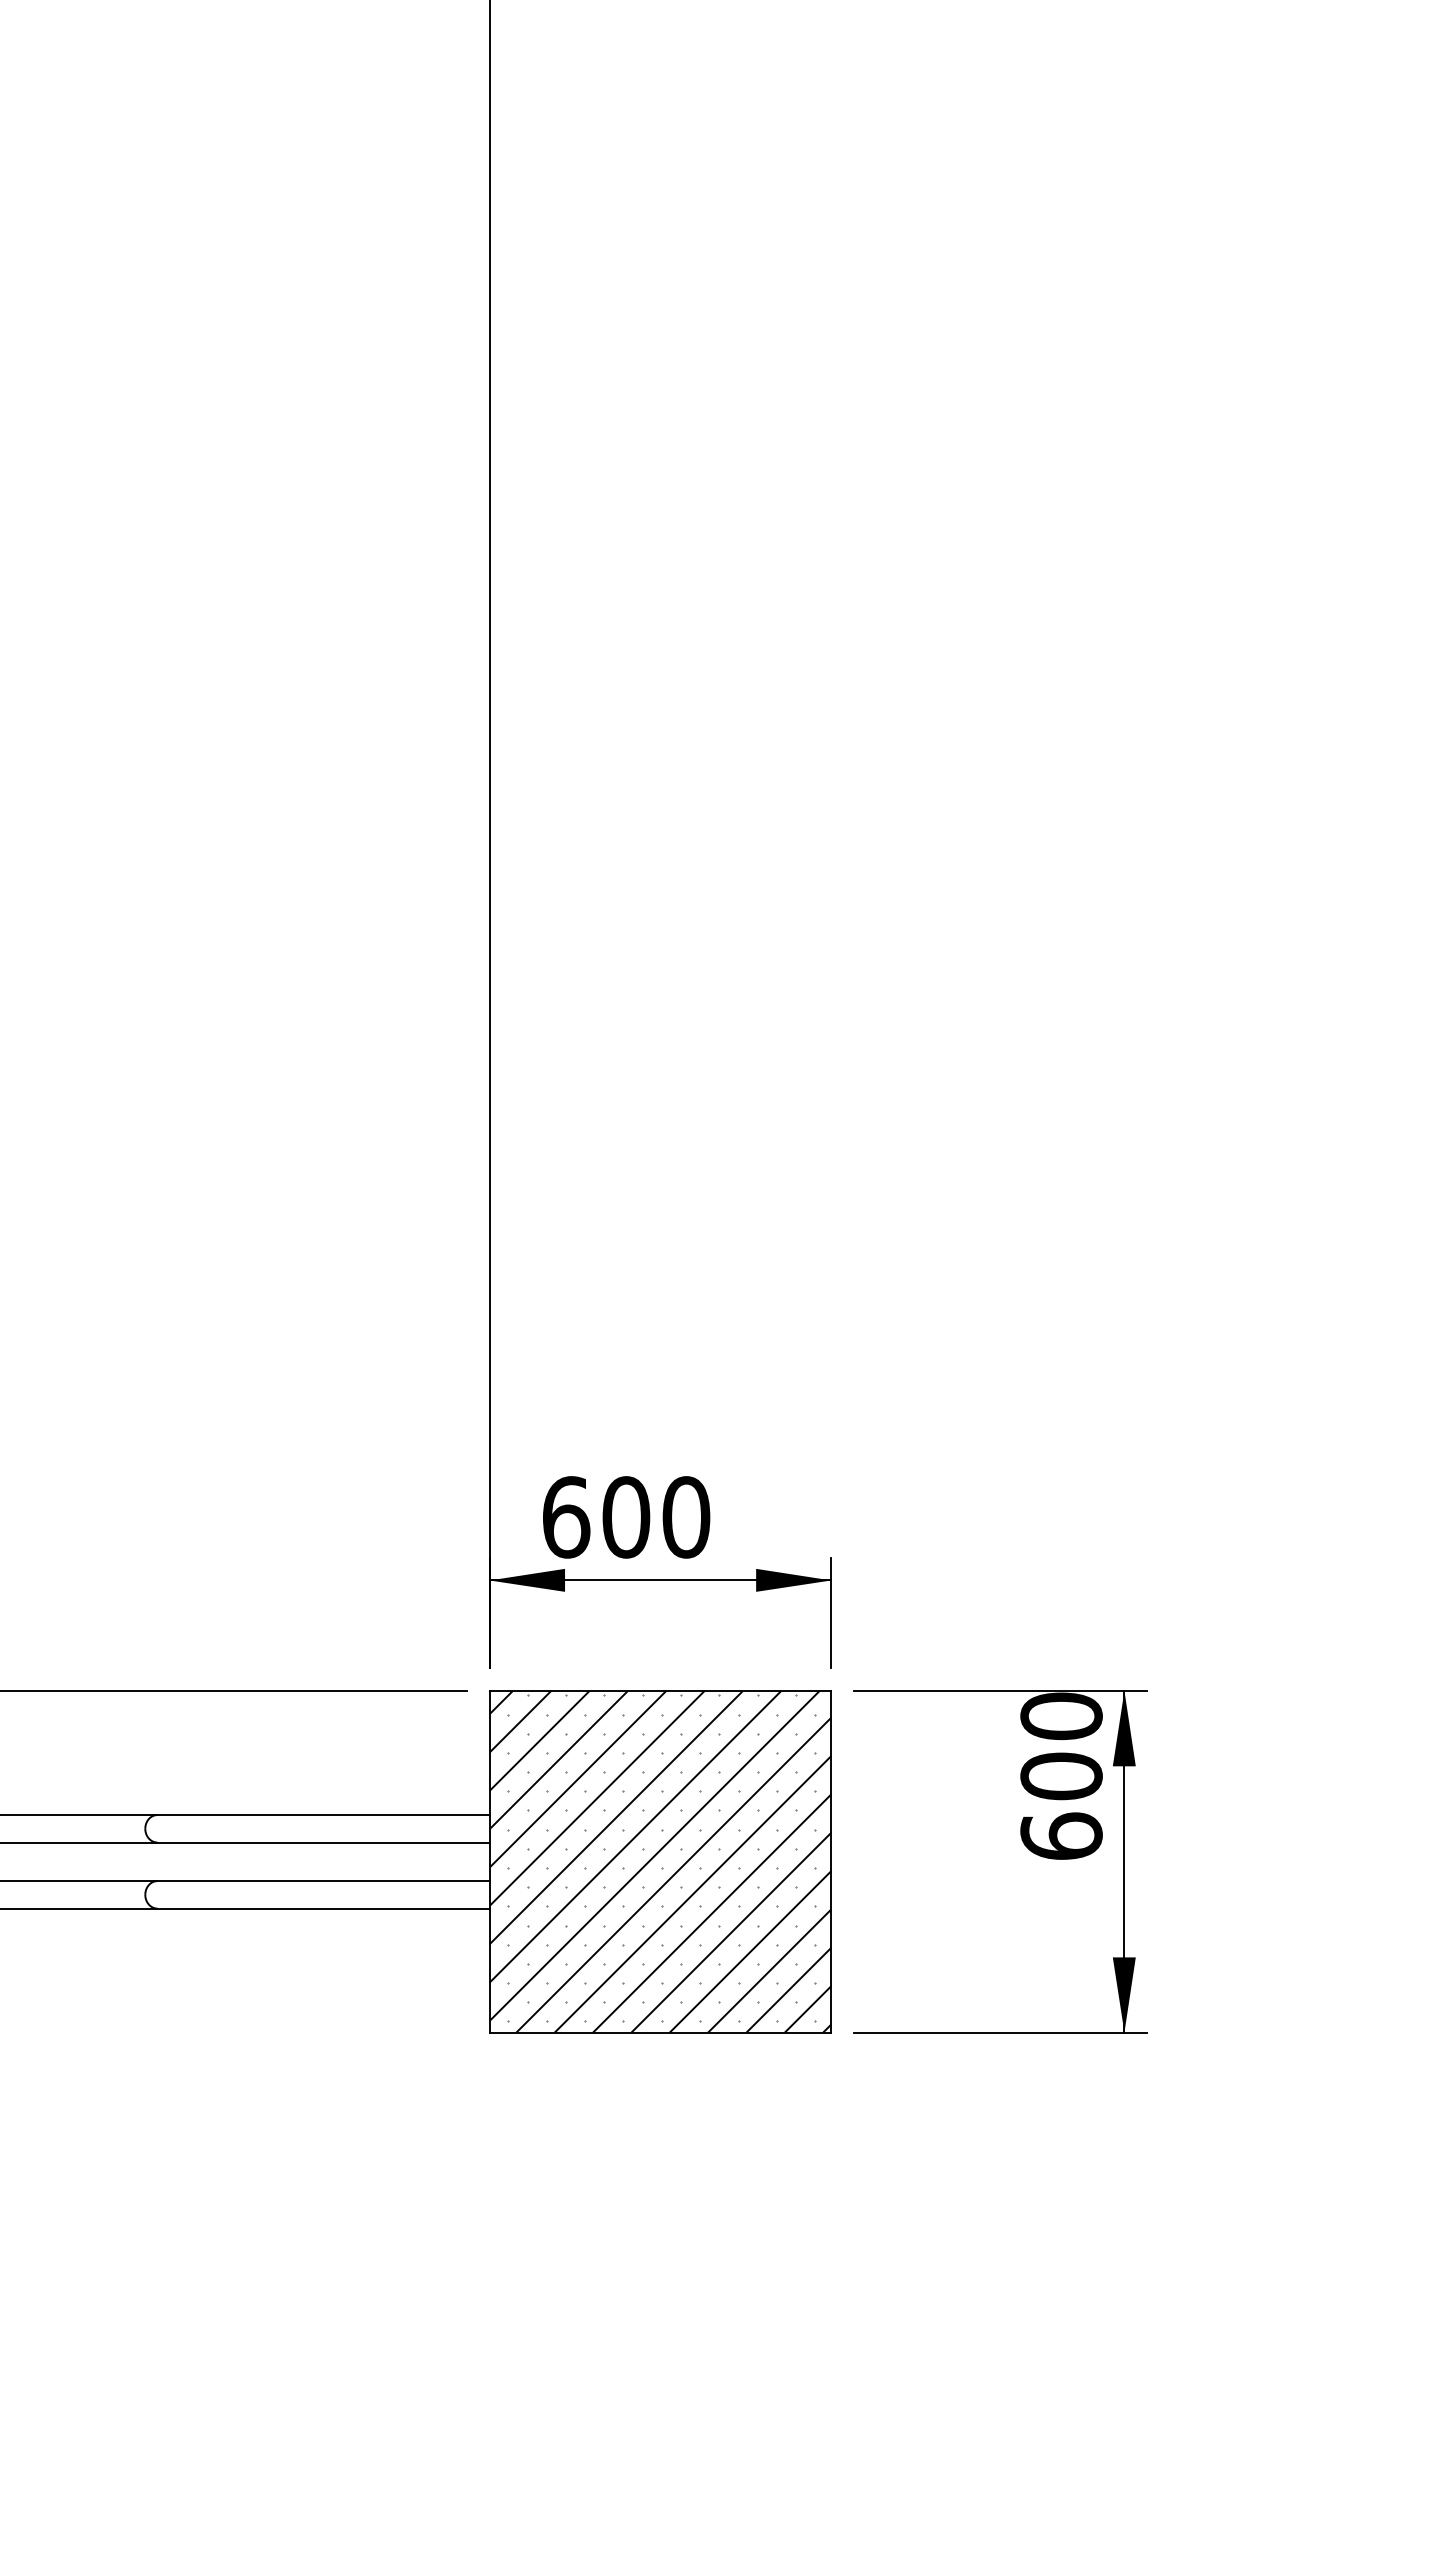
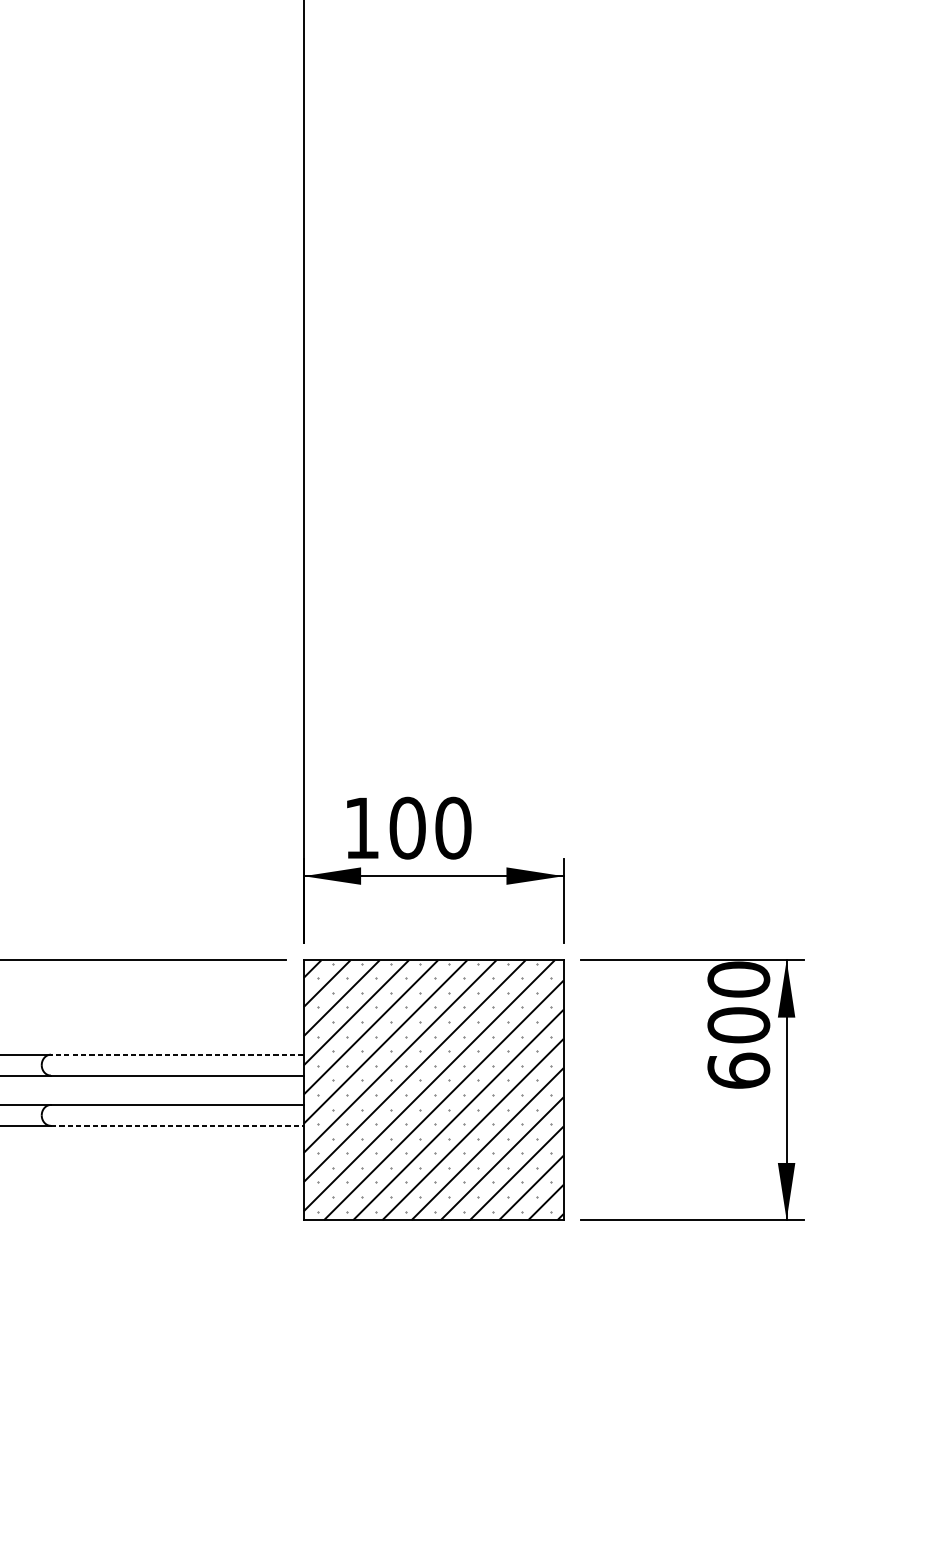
text: (566, 1517) -> (362, 828), 600 -> 100
line: (323, 1815) -> (177, 1055), solid -> dashed
line: (324, 1908) -> (178, 1125), solid -> dashed

